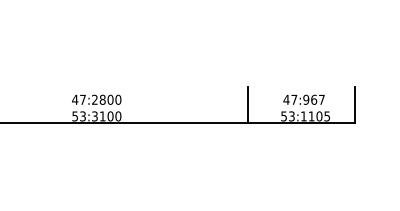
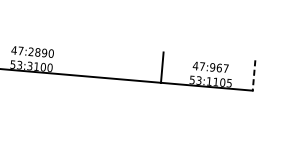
text: (110, 99) -> (44, 52), 47:2800 -> 47:2890
line: (354, 105) -> (253, 75), solid -> dashed

